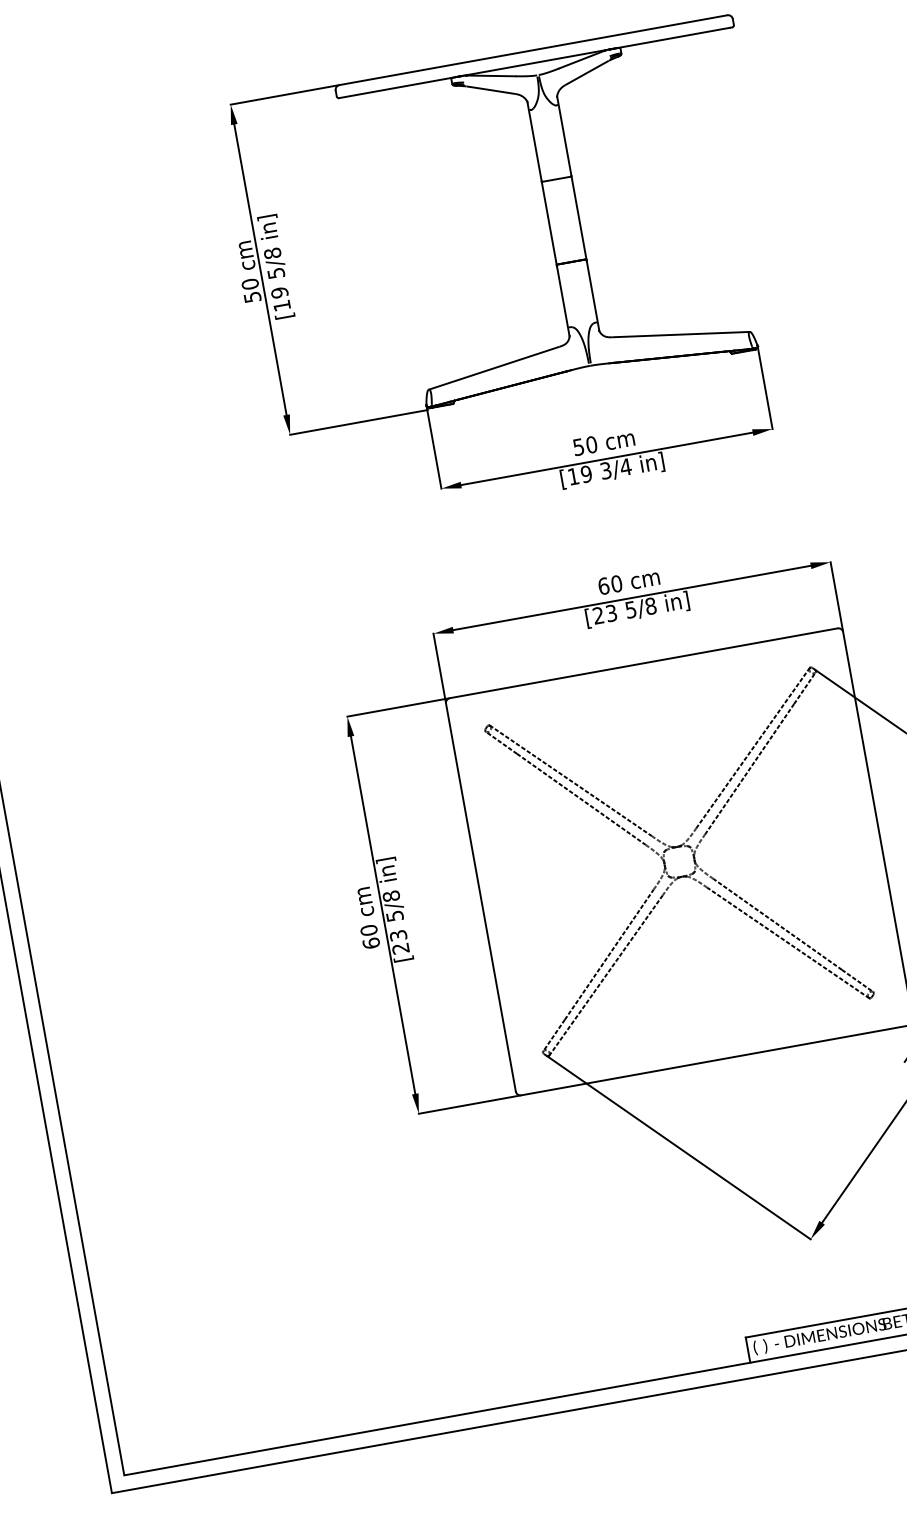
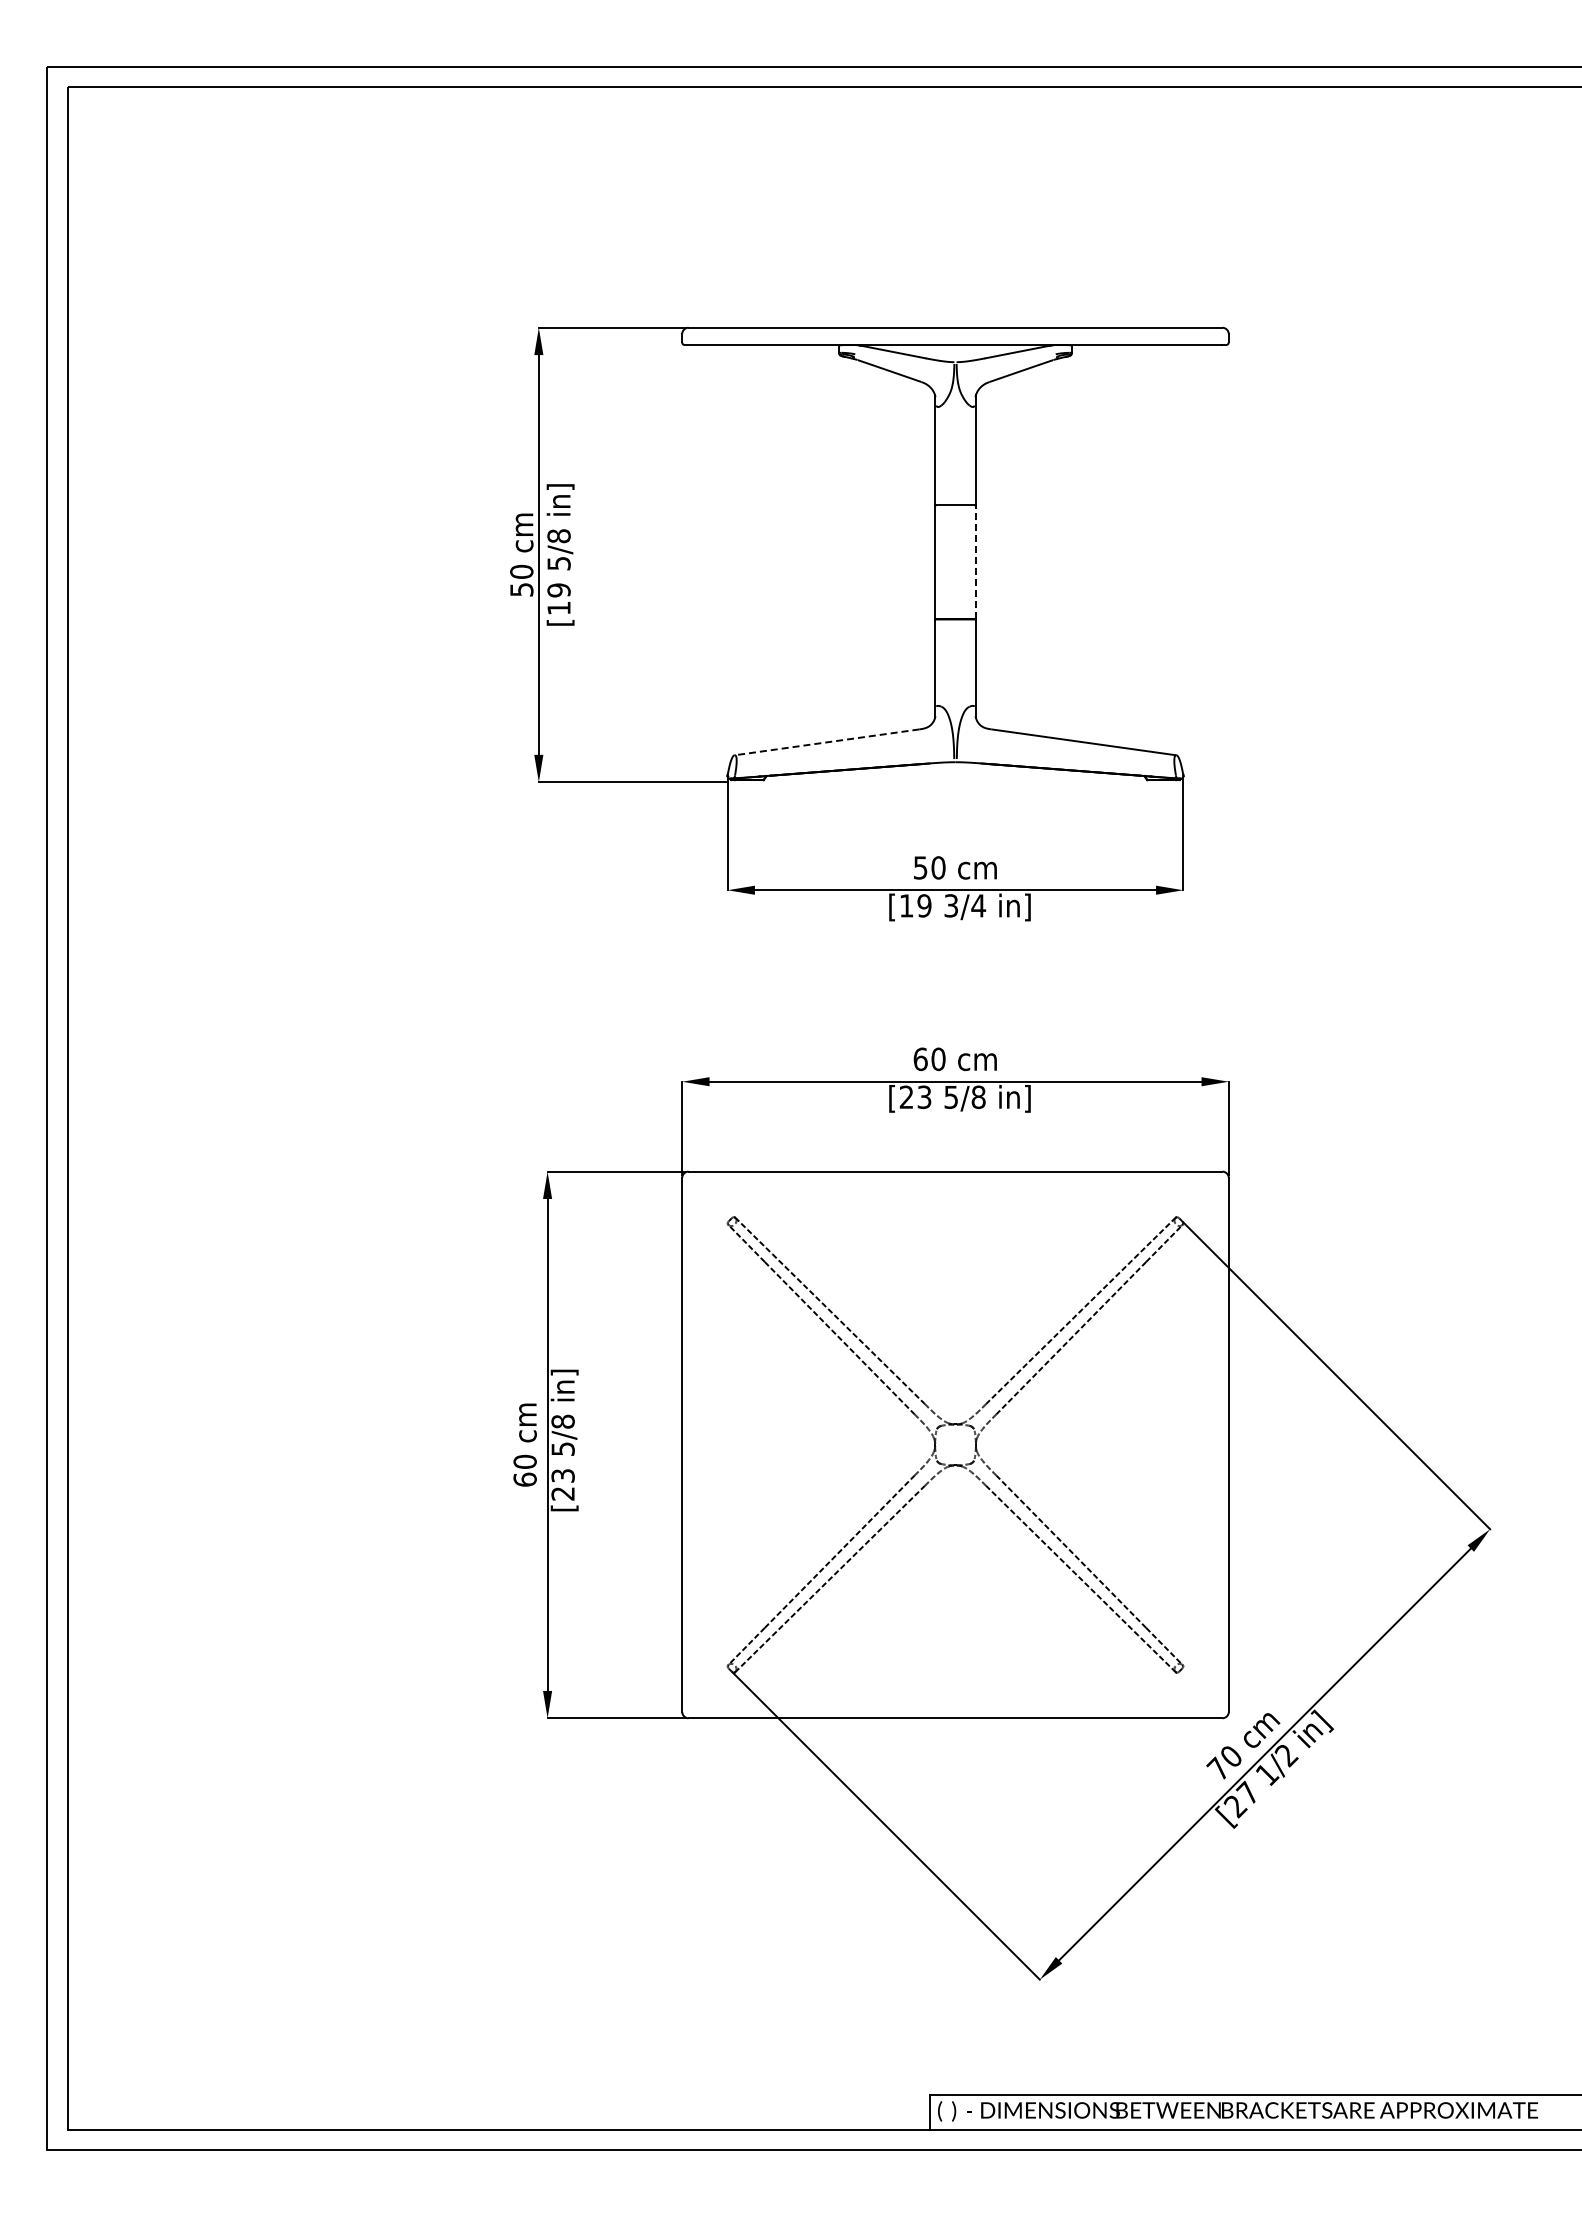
line: (578, 218) -> (975, 562), solid -> dashed
line: (493, 368) -> (826, 742), solid -> dashed

